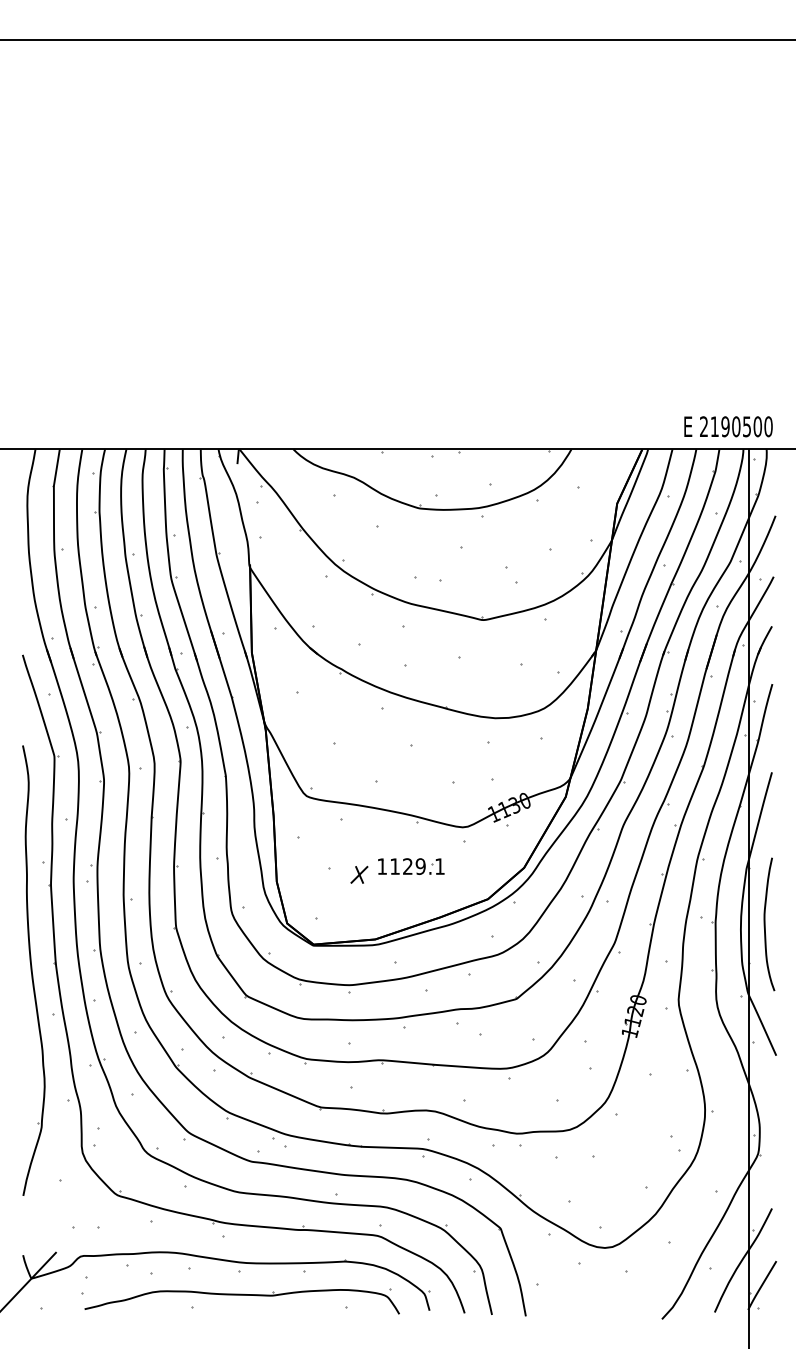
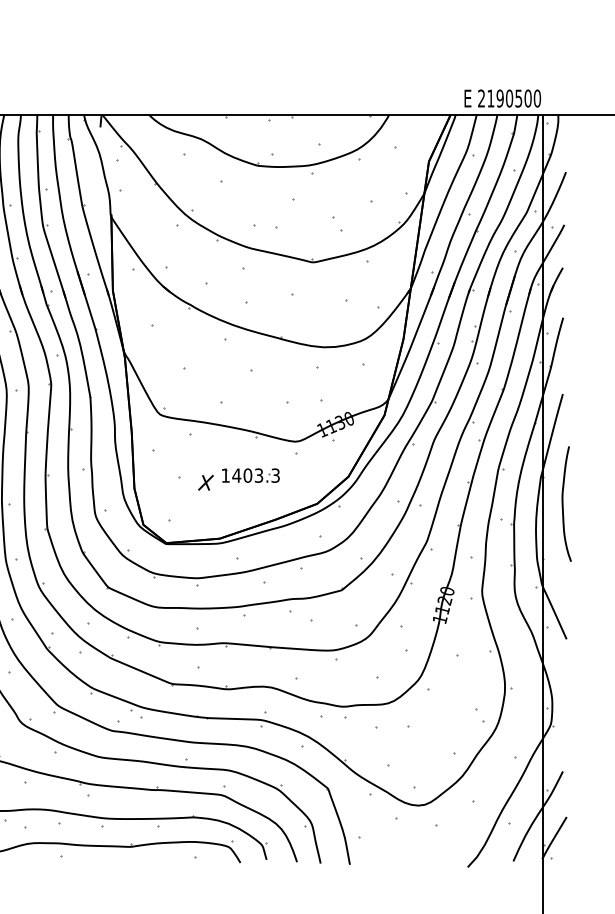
text: (728, 426) -> (502, 98), moved
text: (416, 866) -> (255, 475), 1129.1 -> 1403.3
curve: (765, 924) -> (563, 504), moved

